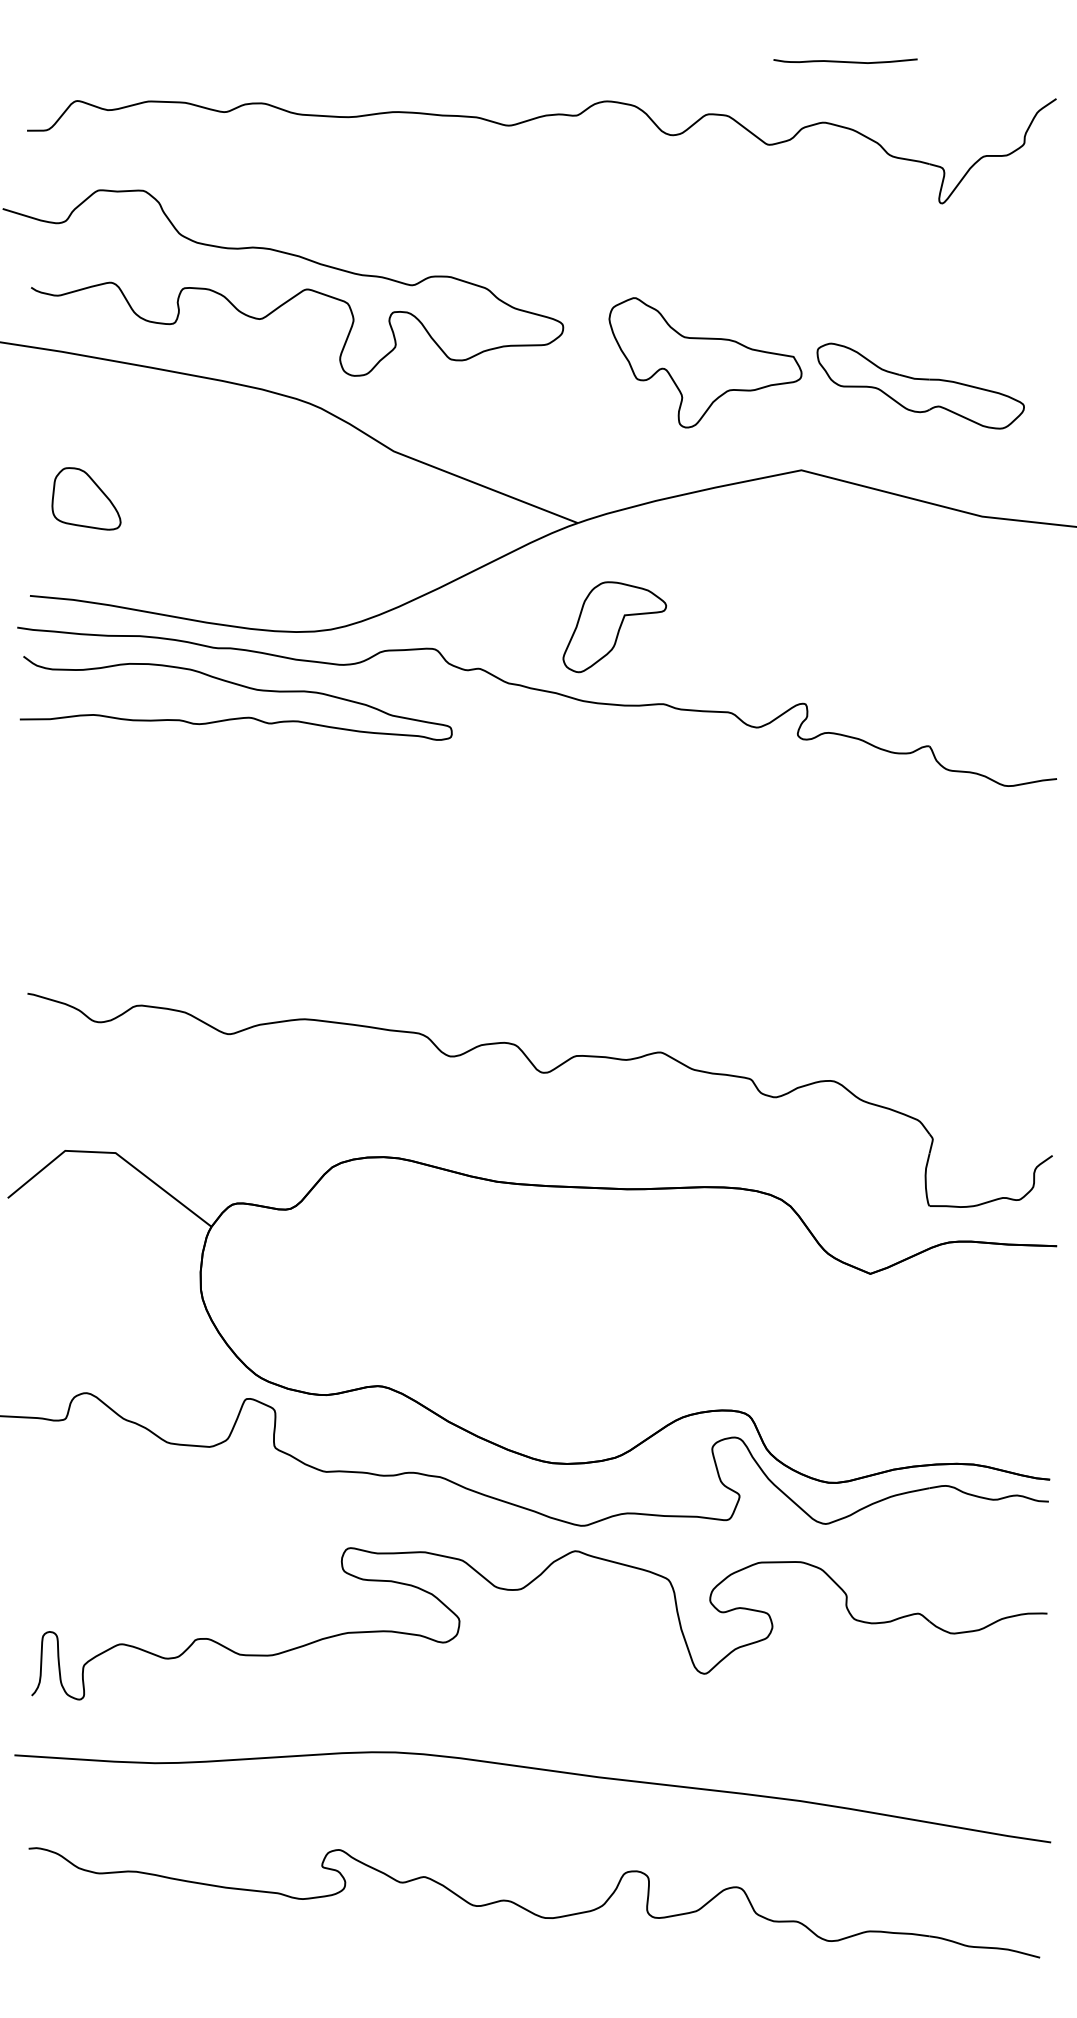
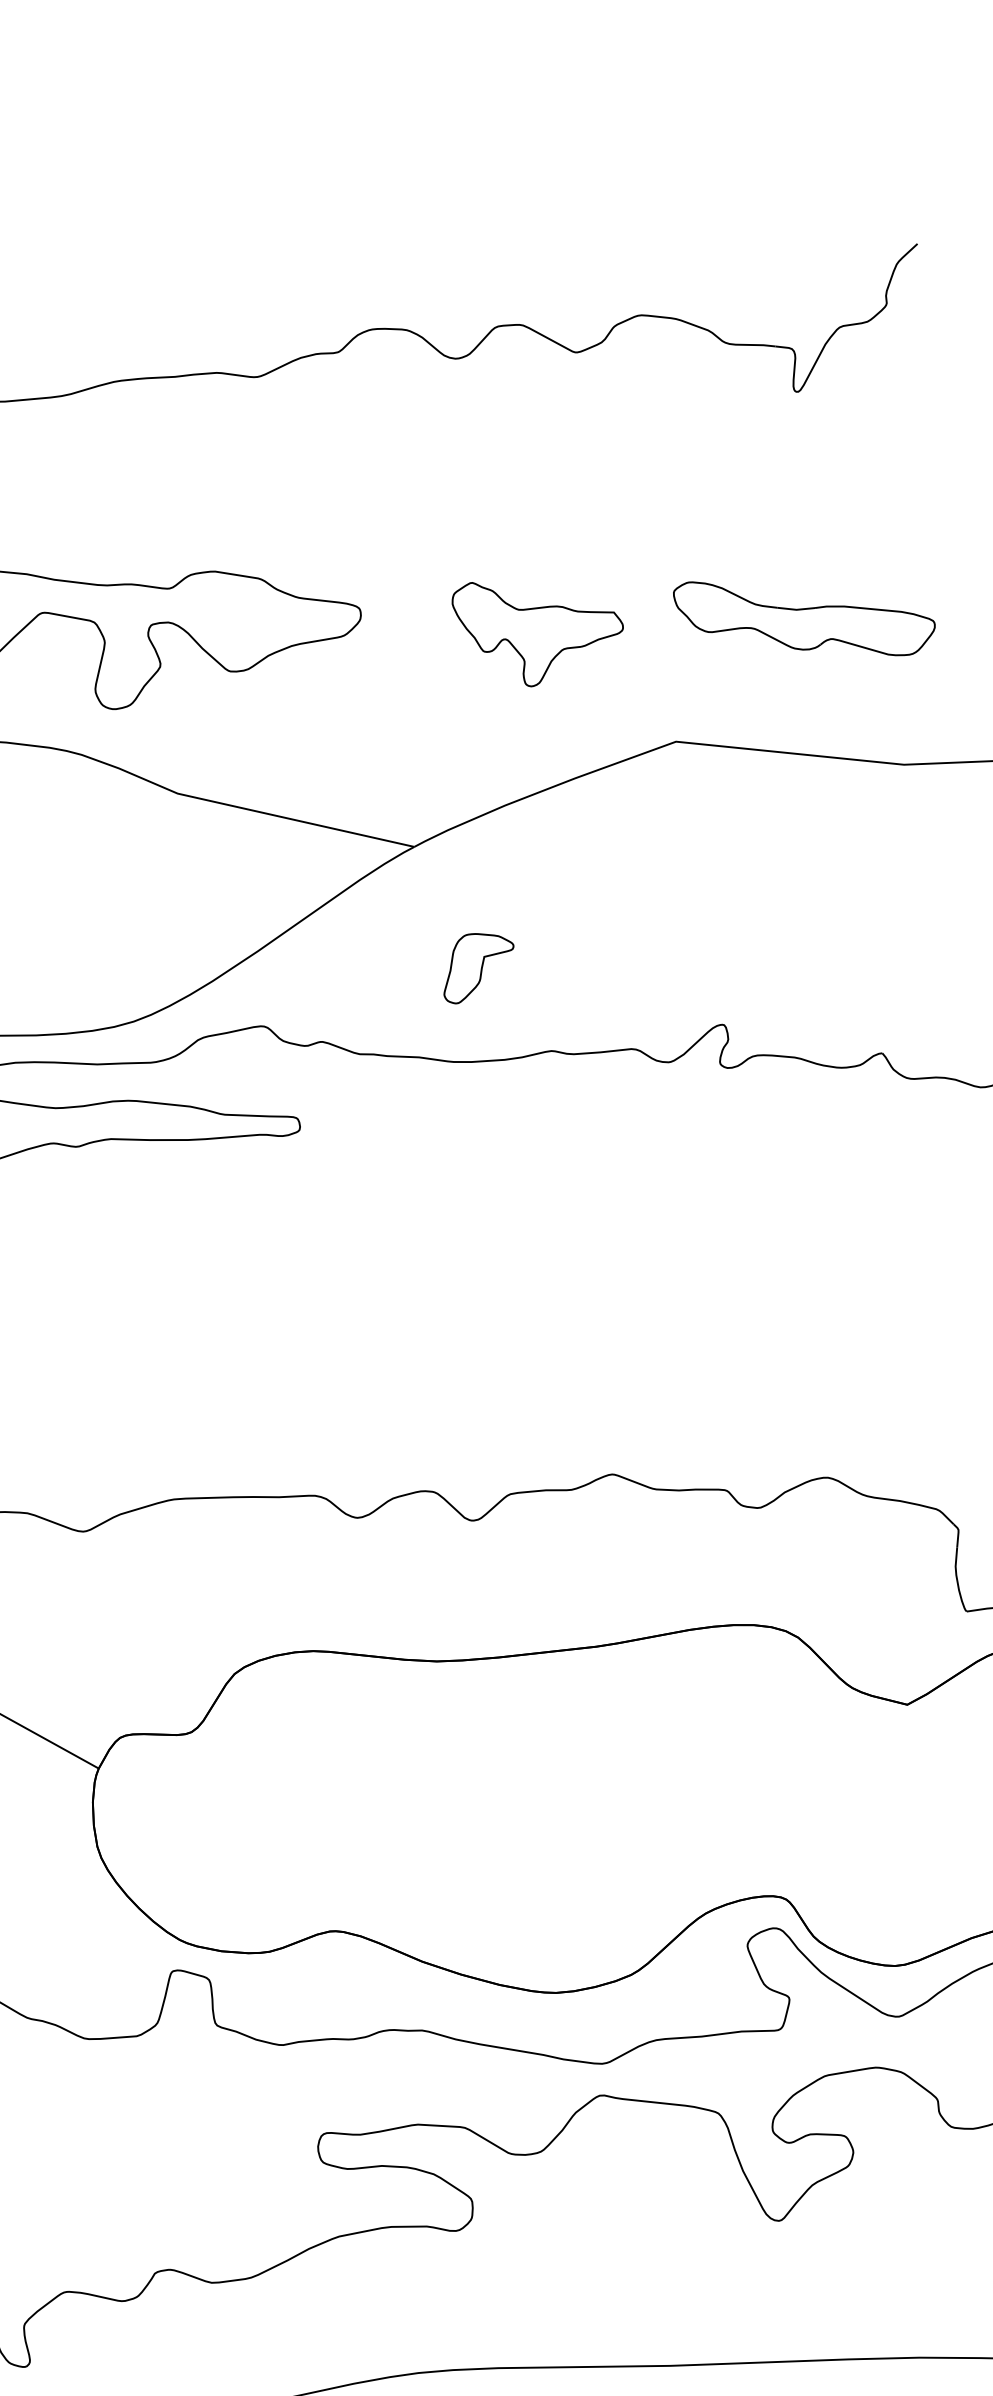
curve: (845, 61) -> (654, 237), removed
part: (705, 362) -> (539, 628), size x0.7
part: (614, 627) -> (477, 966), size x0.6

